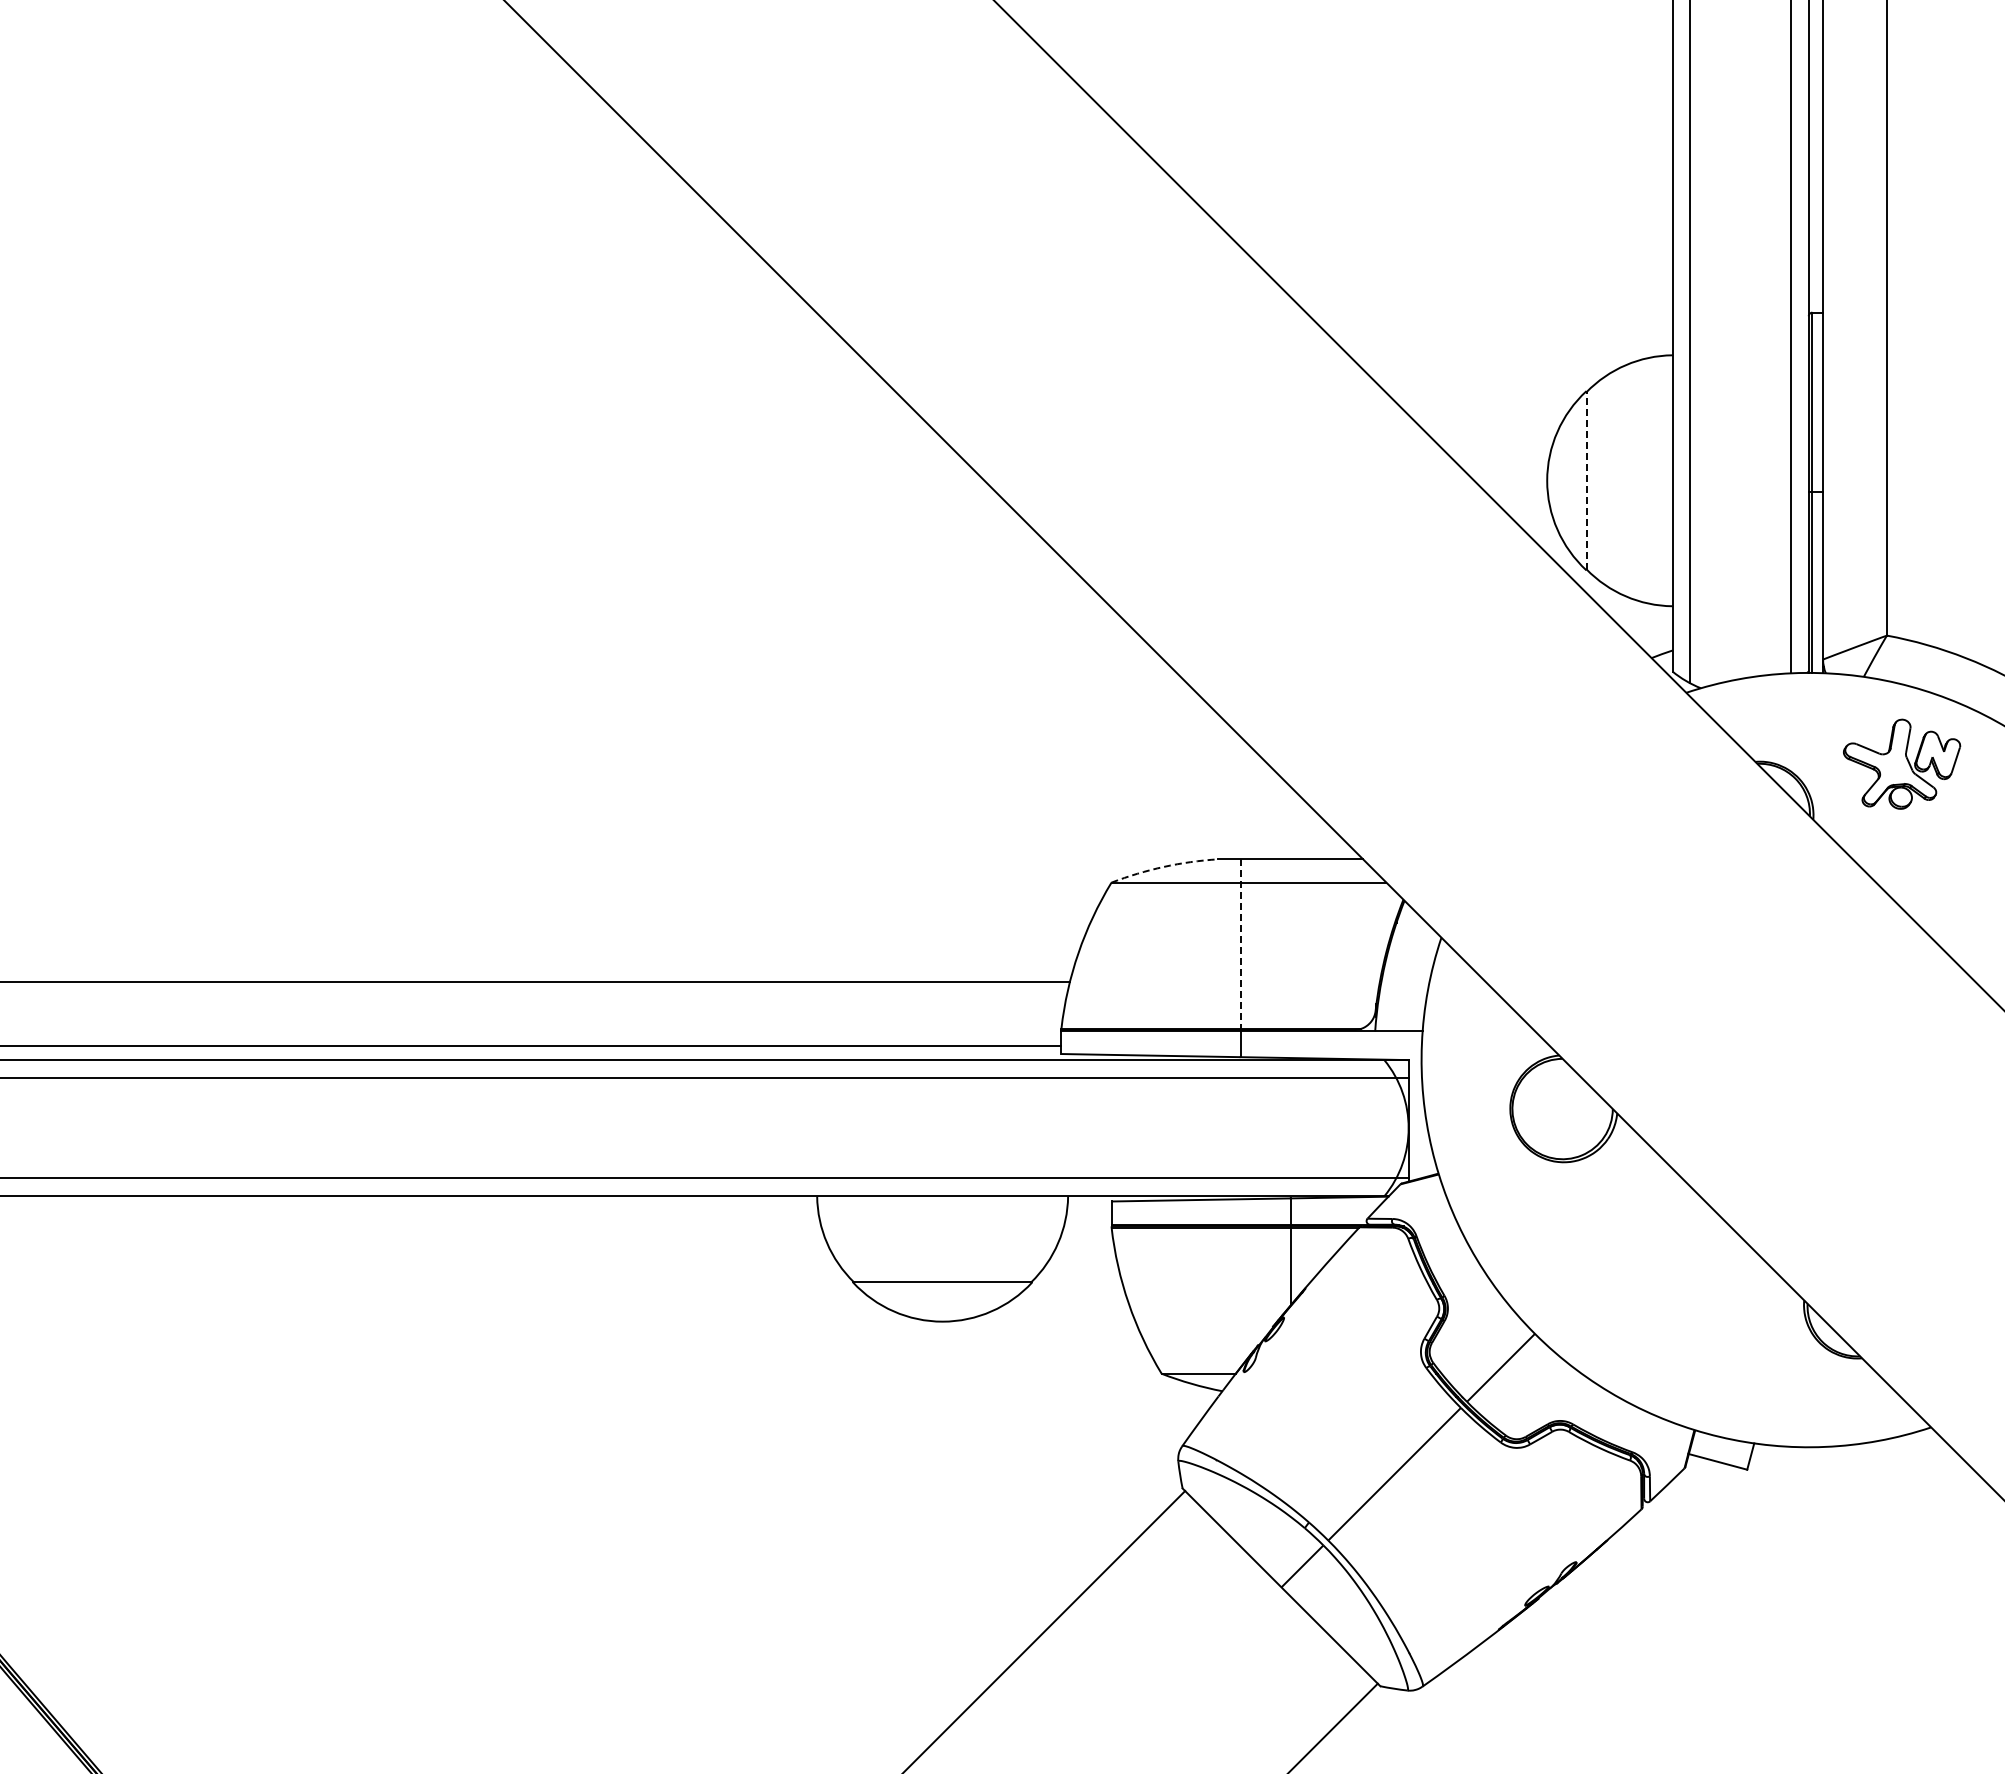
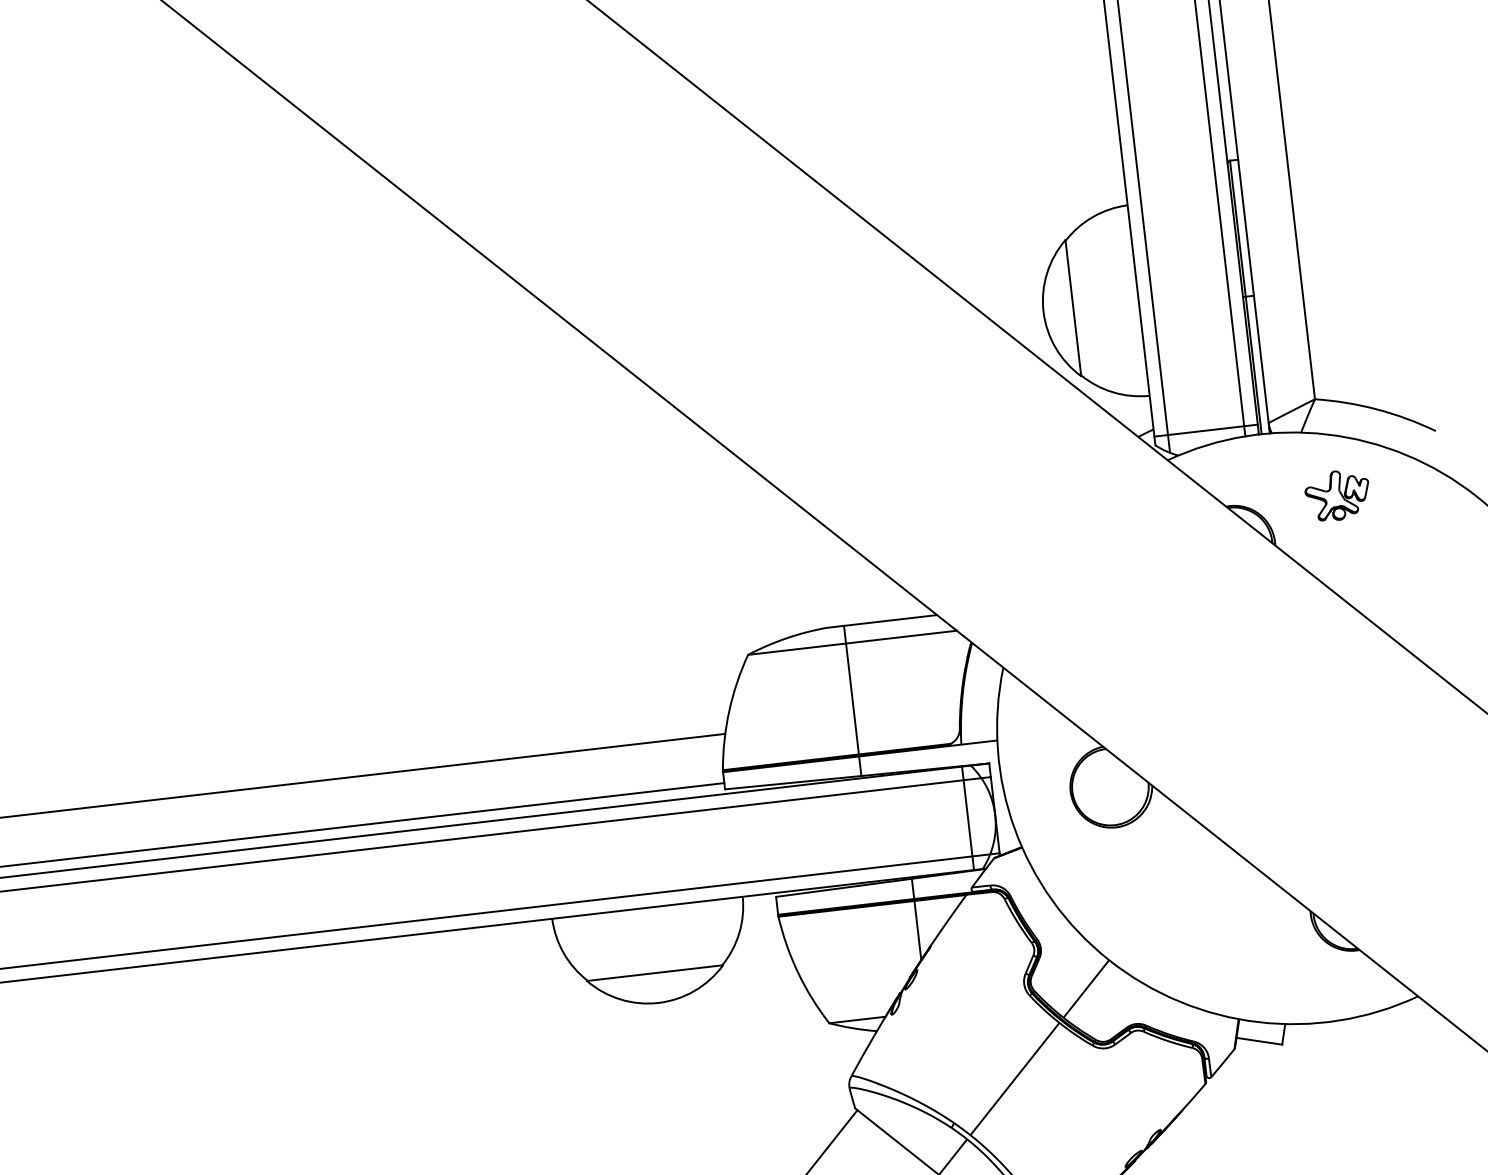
line: (1586, 480) -> (1073, 307), dashed -> solid
line: (1740, 660) -> (1206, 431), added
part: (1901, 764) -> (1337, 495), size x0.71
arc: (1163, 866) -> (786, 638), dashed -> solid
line: (1240, 945) -> (851, 691), dashed -> solid
line: (1372, 1128) -> (967, 818), added

